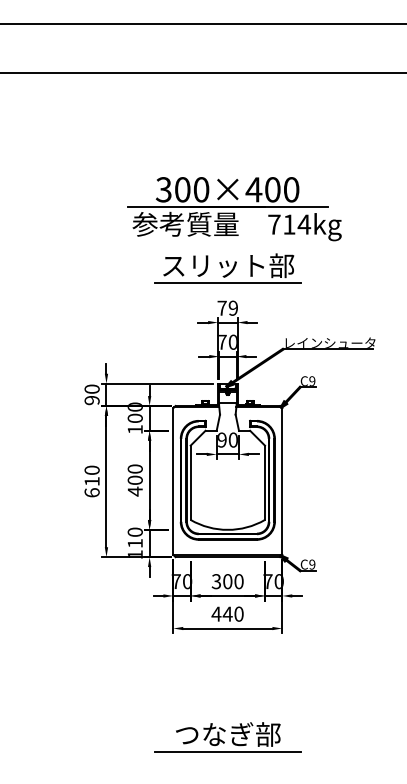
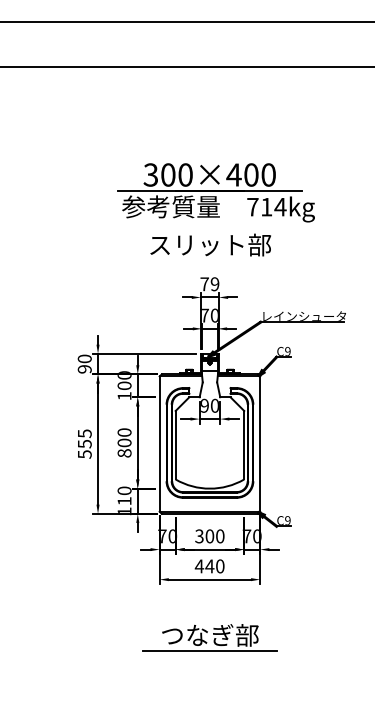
line: (227, 282) -> (209, 260), removed
text: (91, 480) -> (84, 443), 610 -> 555
text: (135, 491) -> (124, 453), 400 -> 800
part: (227, 736) -> (209, 637), moved

